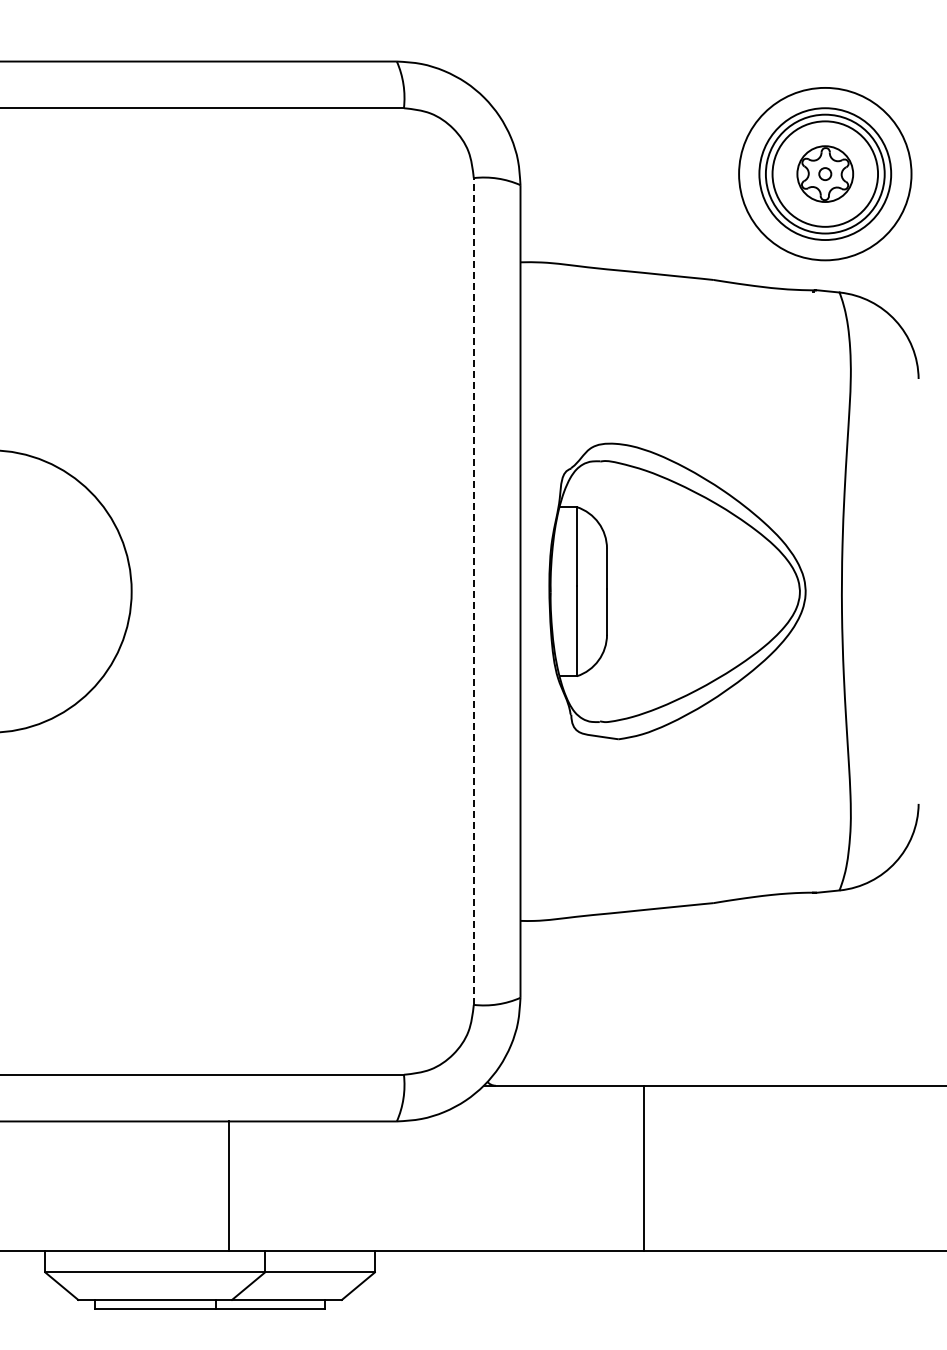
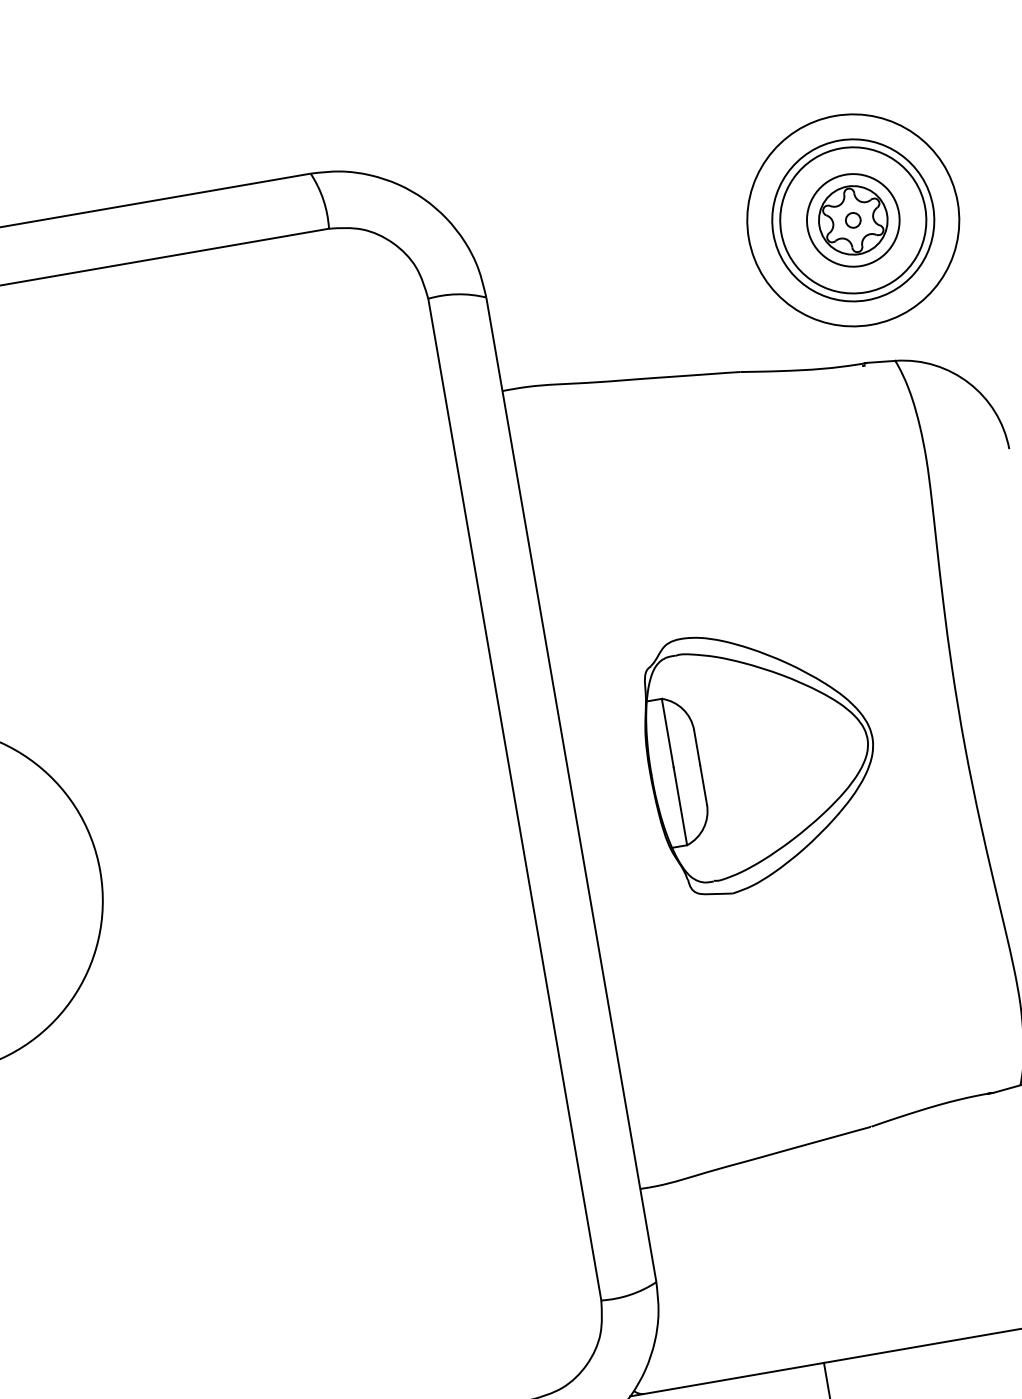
circle: (824, 173) -> (852, 219), size x0.71
part: (677, 590) -> (761, 755), size x0.71
line: (473, 591) -> (514, 799), dashed -> solid

